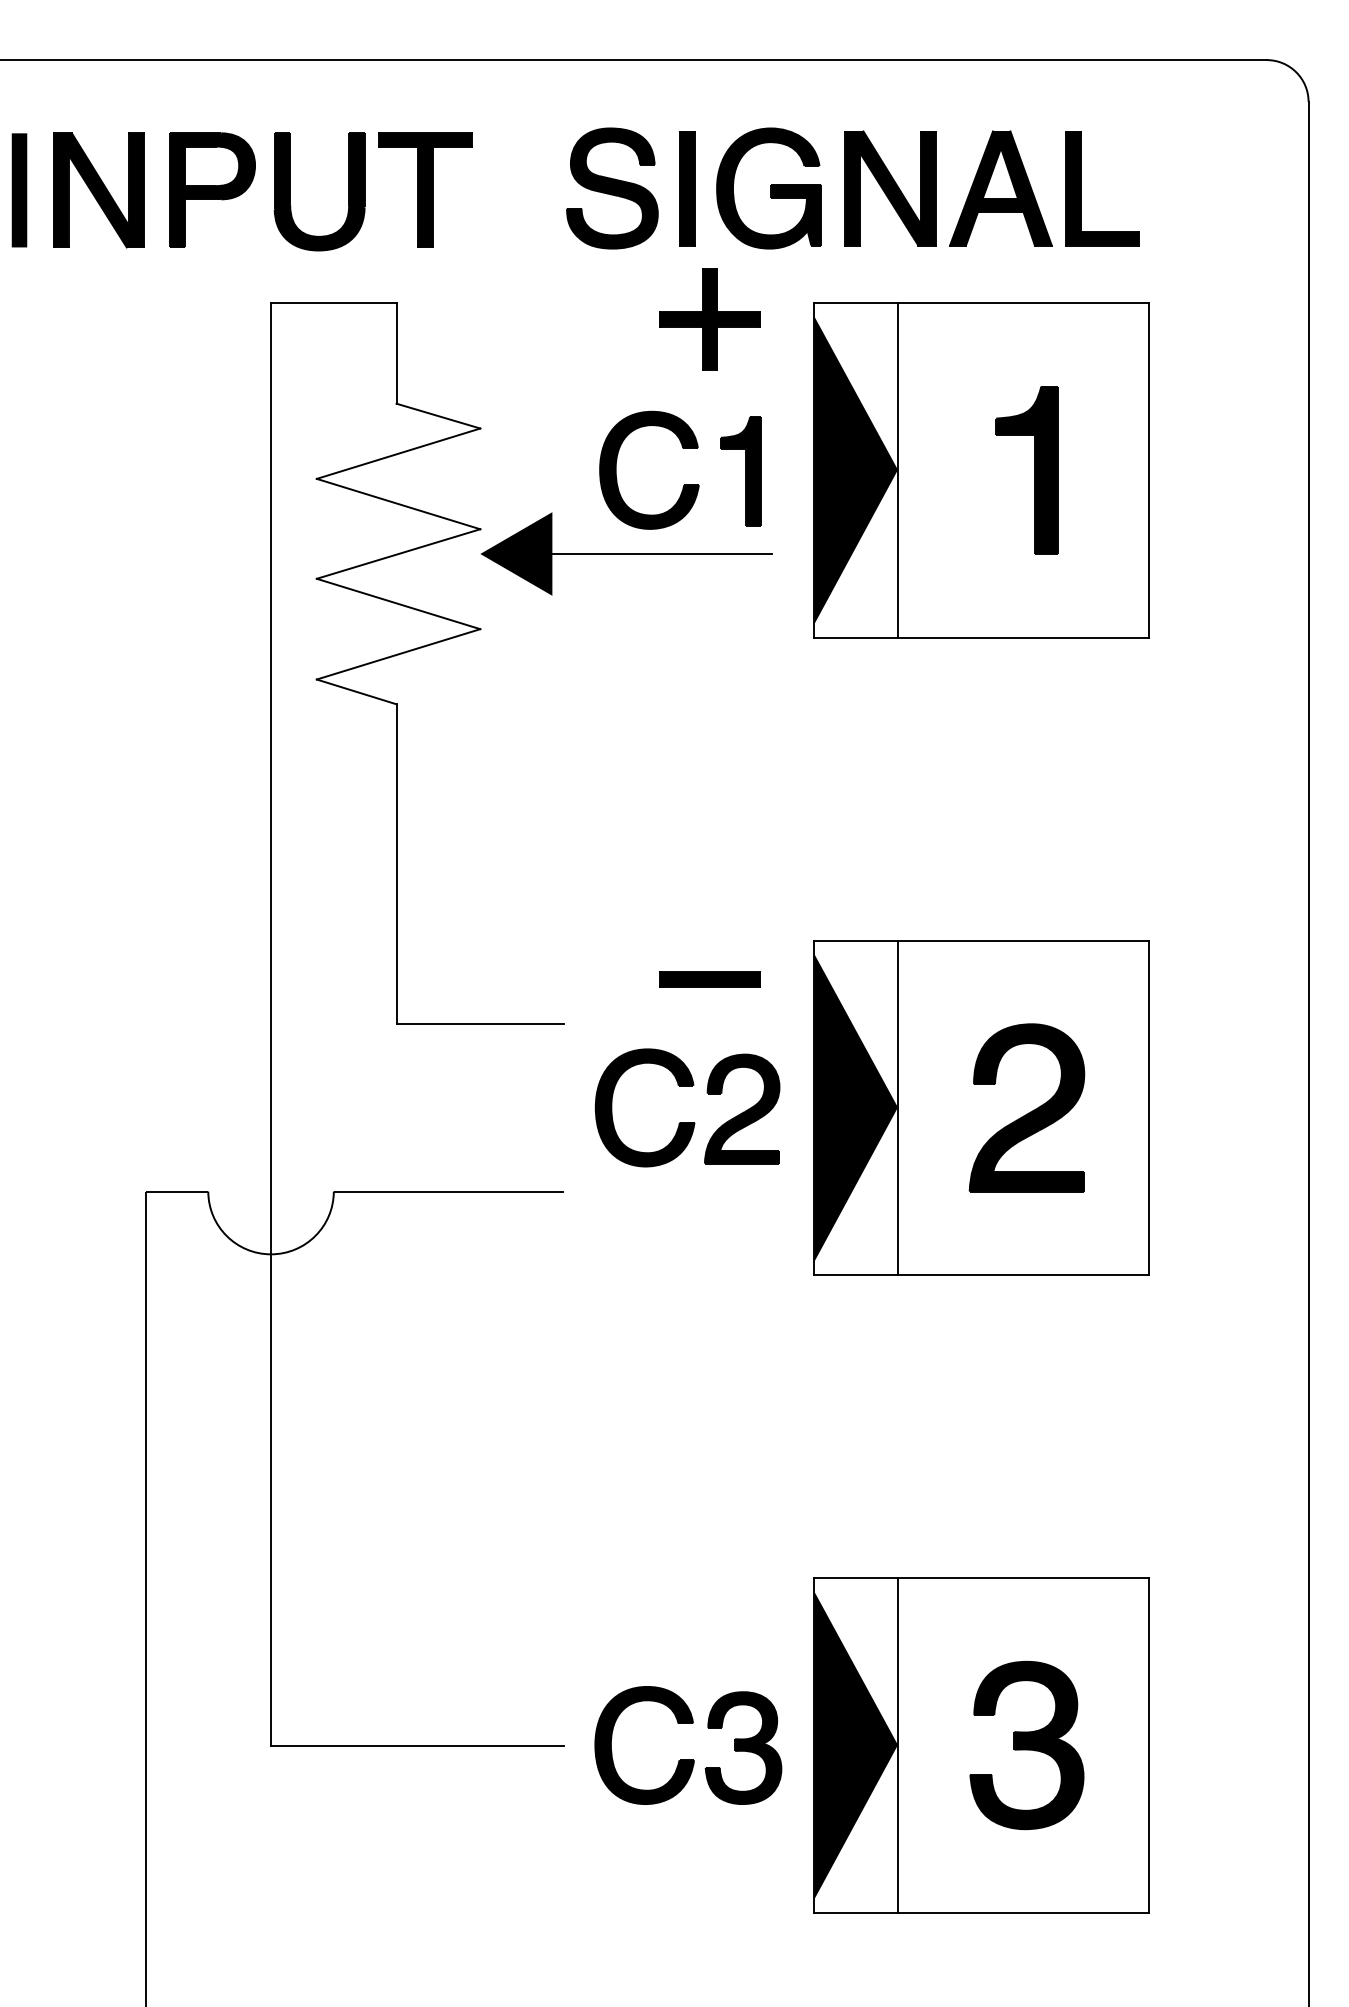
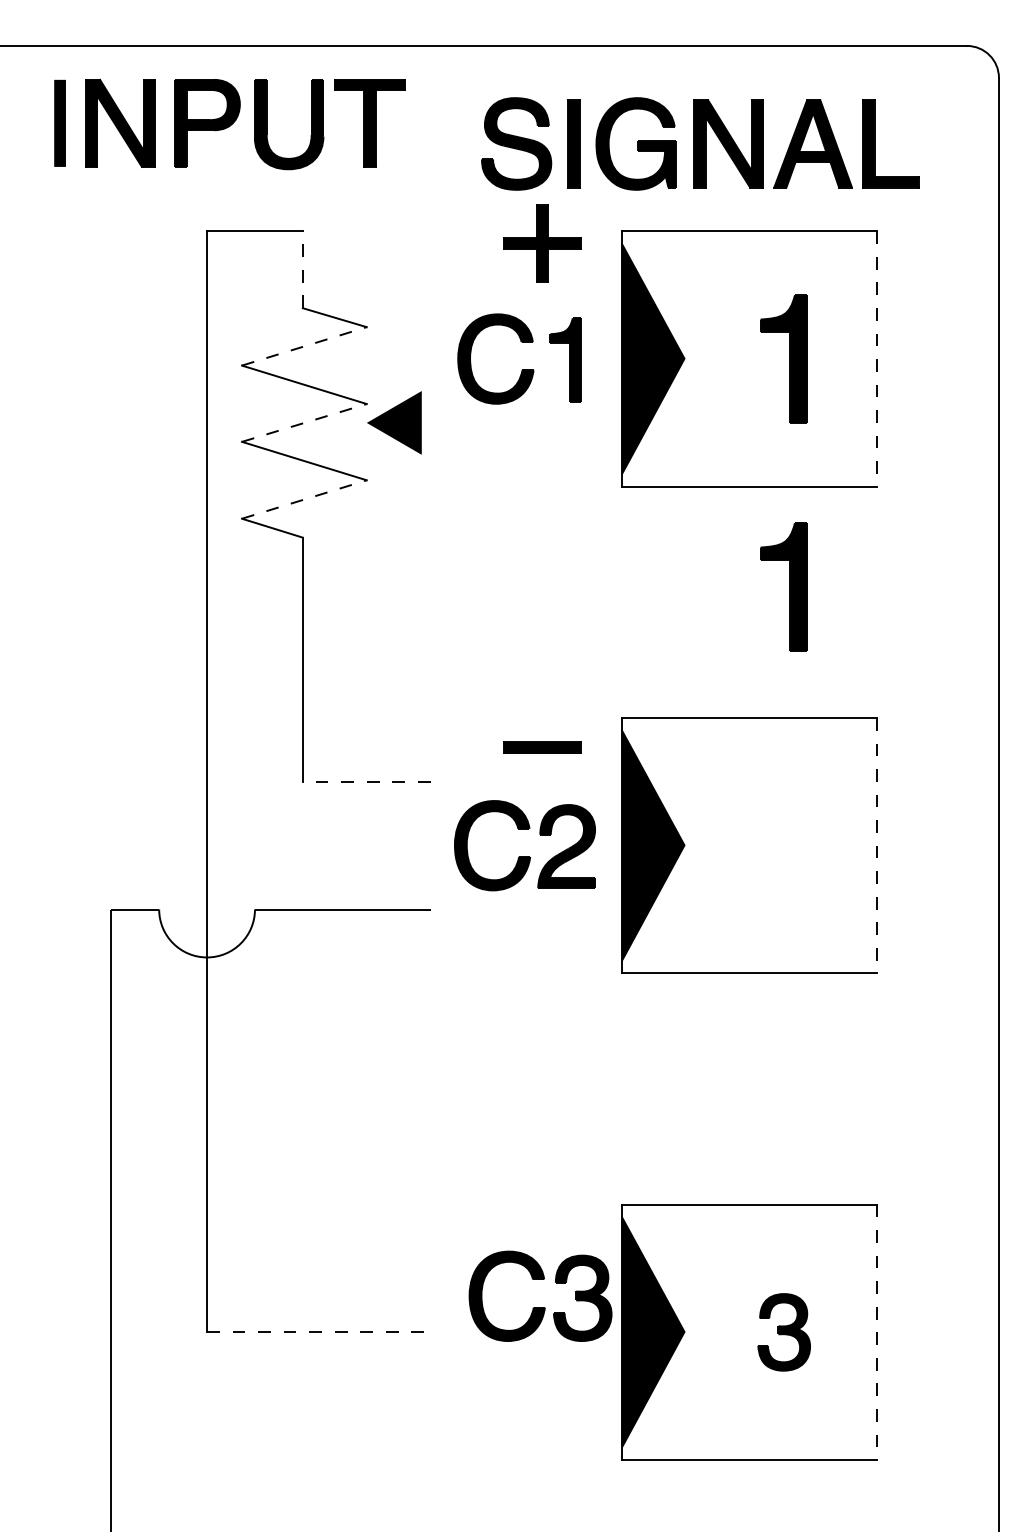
part: (853, 187) -> (700, 143), moved
part: (241, 191) -> (229, 124), moved
line: (396, 352) -> (302, 269), solid -> dashed
line: (398, 453) -> (304, 346), solid -> dashed
line: (897, 469) -> (685, 358), removed
line: (1149, 470) -> (877, 359), solid -> dashed
line: (398, 553) -> (304, 422), solid -> dashed
line: (662, 553) -> (505, 422), removed
line: (398, 654) -> (304, 499), solid -> dashed
part: (1026, 768) -> (783, 586), added
line: (479, 1023) -> (366, 781), solid -> dashed
line: (897, 1107) -> (685, 845), removed
part: (1026, 1107) -> (783, 845), removed
line: (1149, 1107) -> (877, 845), solid -> dashed
line: (417, 1745) -> (318, 1332), solid -> dashed
line: (897, 1745) -> (685, 1332), removed
part: (1027, 1745) -> (784, 1332), size x0.6
line: (1149, 1745) -> (877, 1332), solid -> dashed
part: (688, 1760) -> (540, 1307), moved

